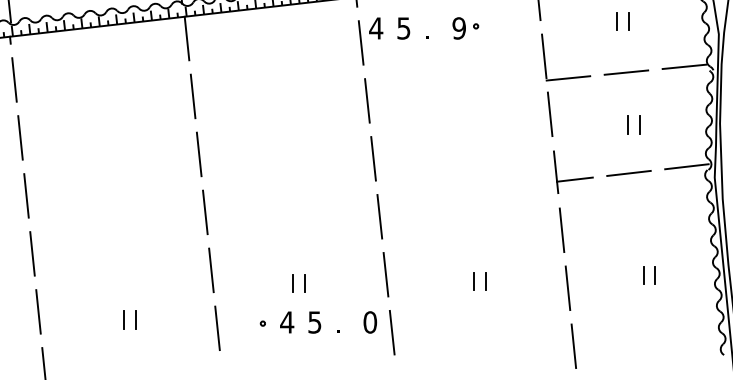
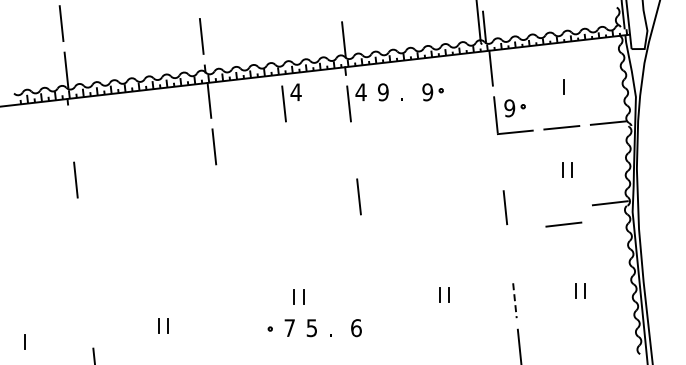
line: (616, 21) -> (553, 86), removed
text: (404, 27) -> (383, 91), 5 -> 9
part: (289, 41) -> (291, 102), added
part: (567, 48) -> (514, 108), added
line: (13, 79) -> (70, 133), removed
line: (366, 99) -> (353, 149), removed
line: (549, 113) -> (500, 160), removed
line: (199, 153) -> (219, 192), removed
line: (628, 173) -> (563, 224), moved
line: (574, 179) -> (520, 213), removed
line: (26, 195) -> (80, 226), removed
line: (204, 211) -> (223, 239), removed
line: (379, 215) -> (363, 242), removed
line: (561, 229) -> (509, 253), removed
line: (32, 253) -> (85, 272), removed
line: (210, 269) -> (228, 285), removed
line: (385, 274) -> (368, 289), removed
line: (567, 288) -> (514, 300), solid -> dashed
line: (38, 311) -> (90, 319), removed
text: (286, 321) -> (289, 327), 4 -> 7
text: (370, 321) -> (356, 327), 0 -> 6
line: (217, 327) -> (233, 332), removed
line: (391, 331) -> (373, 335), removed

